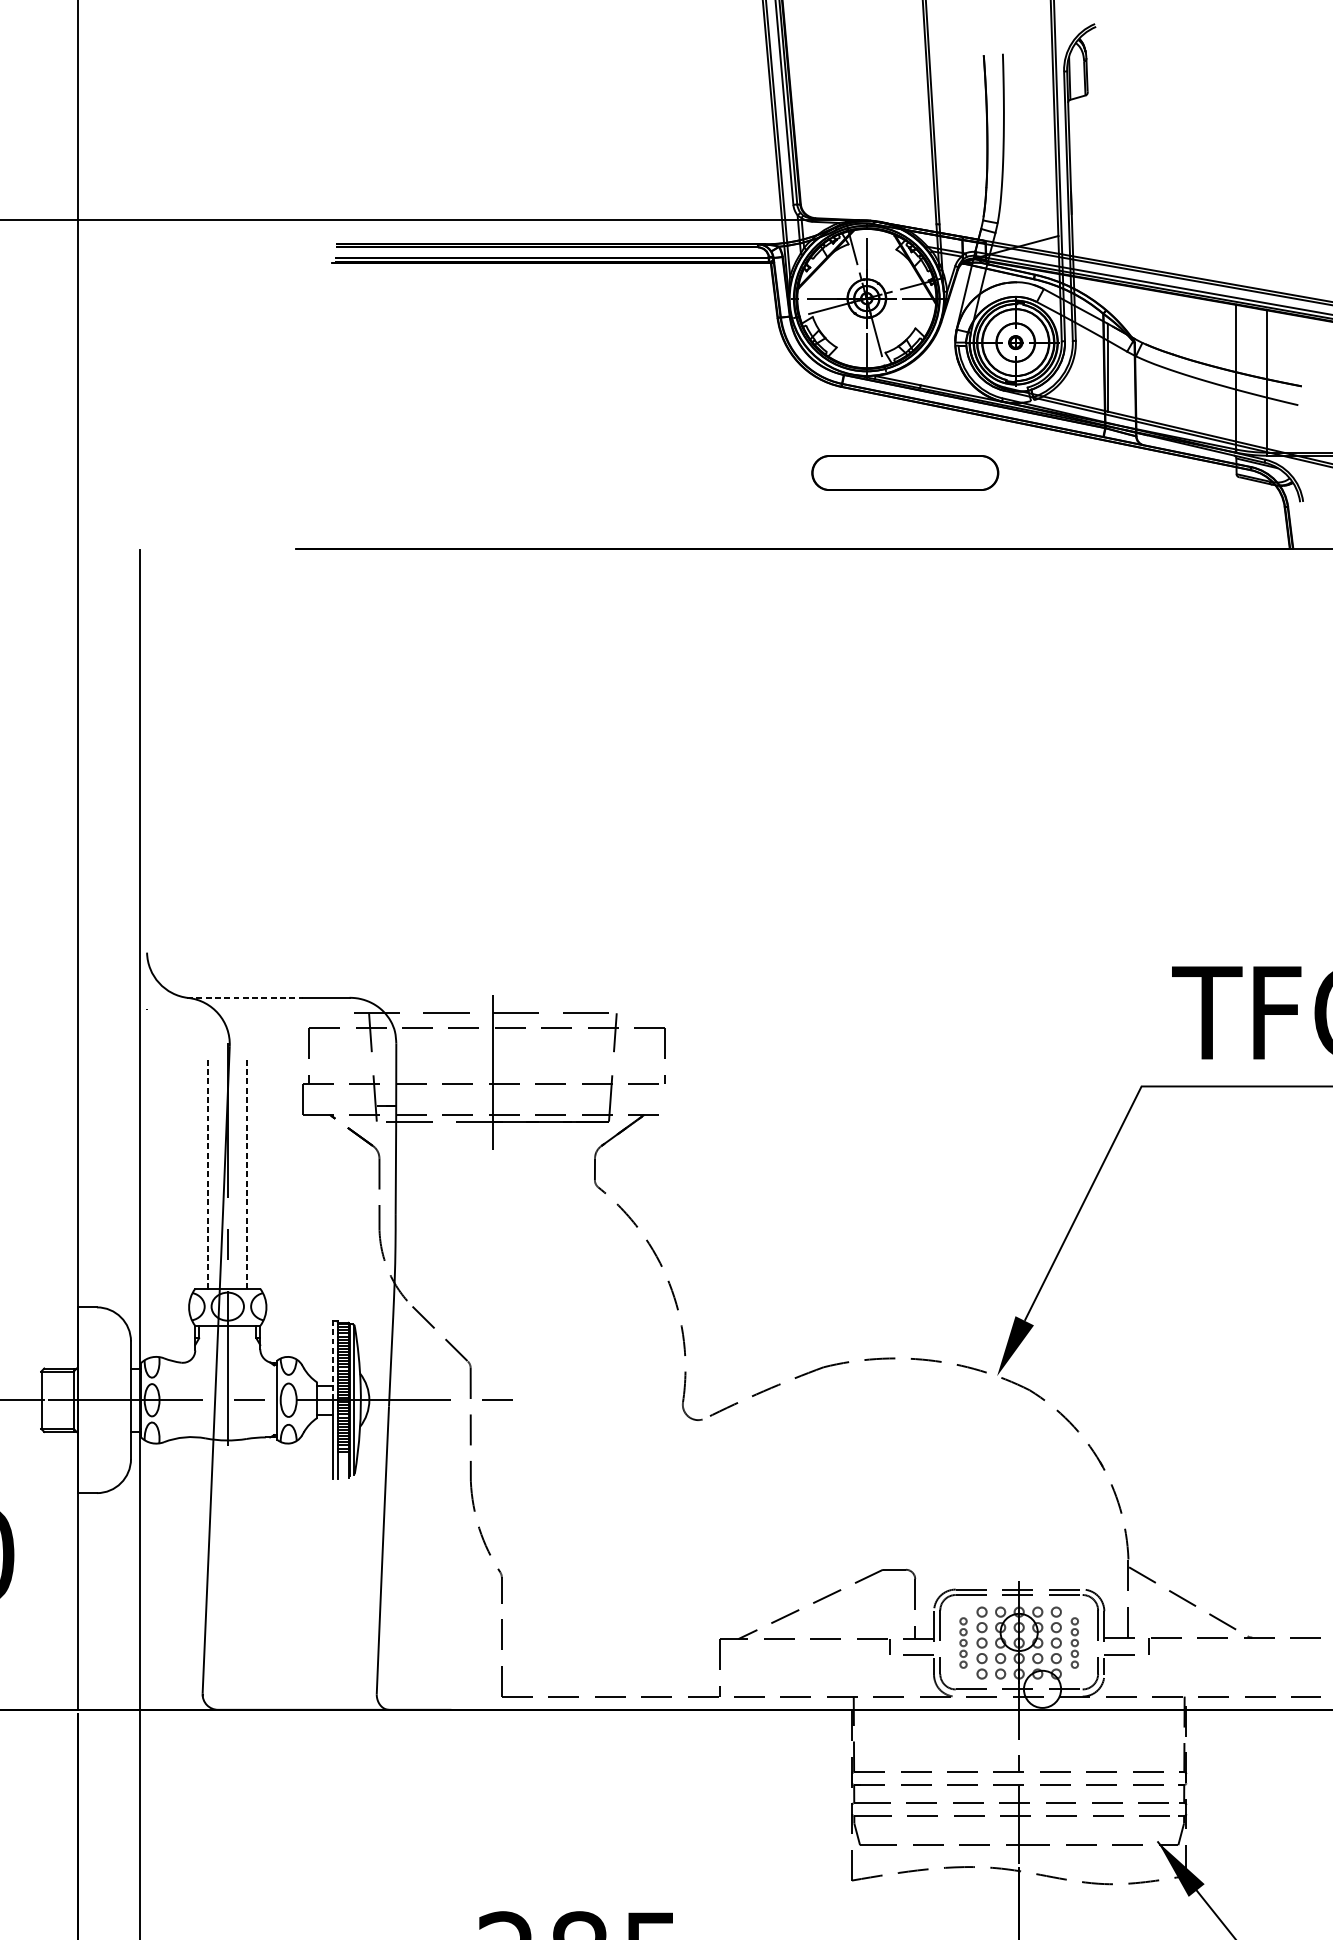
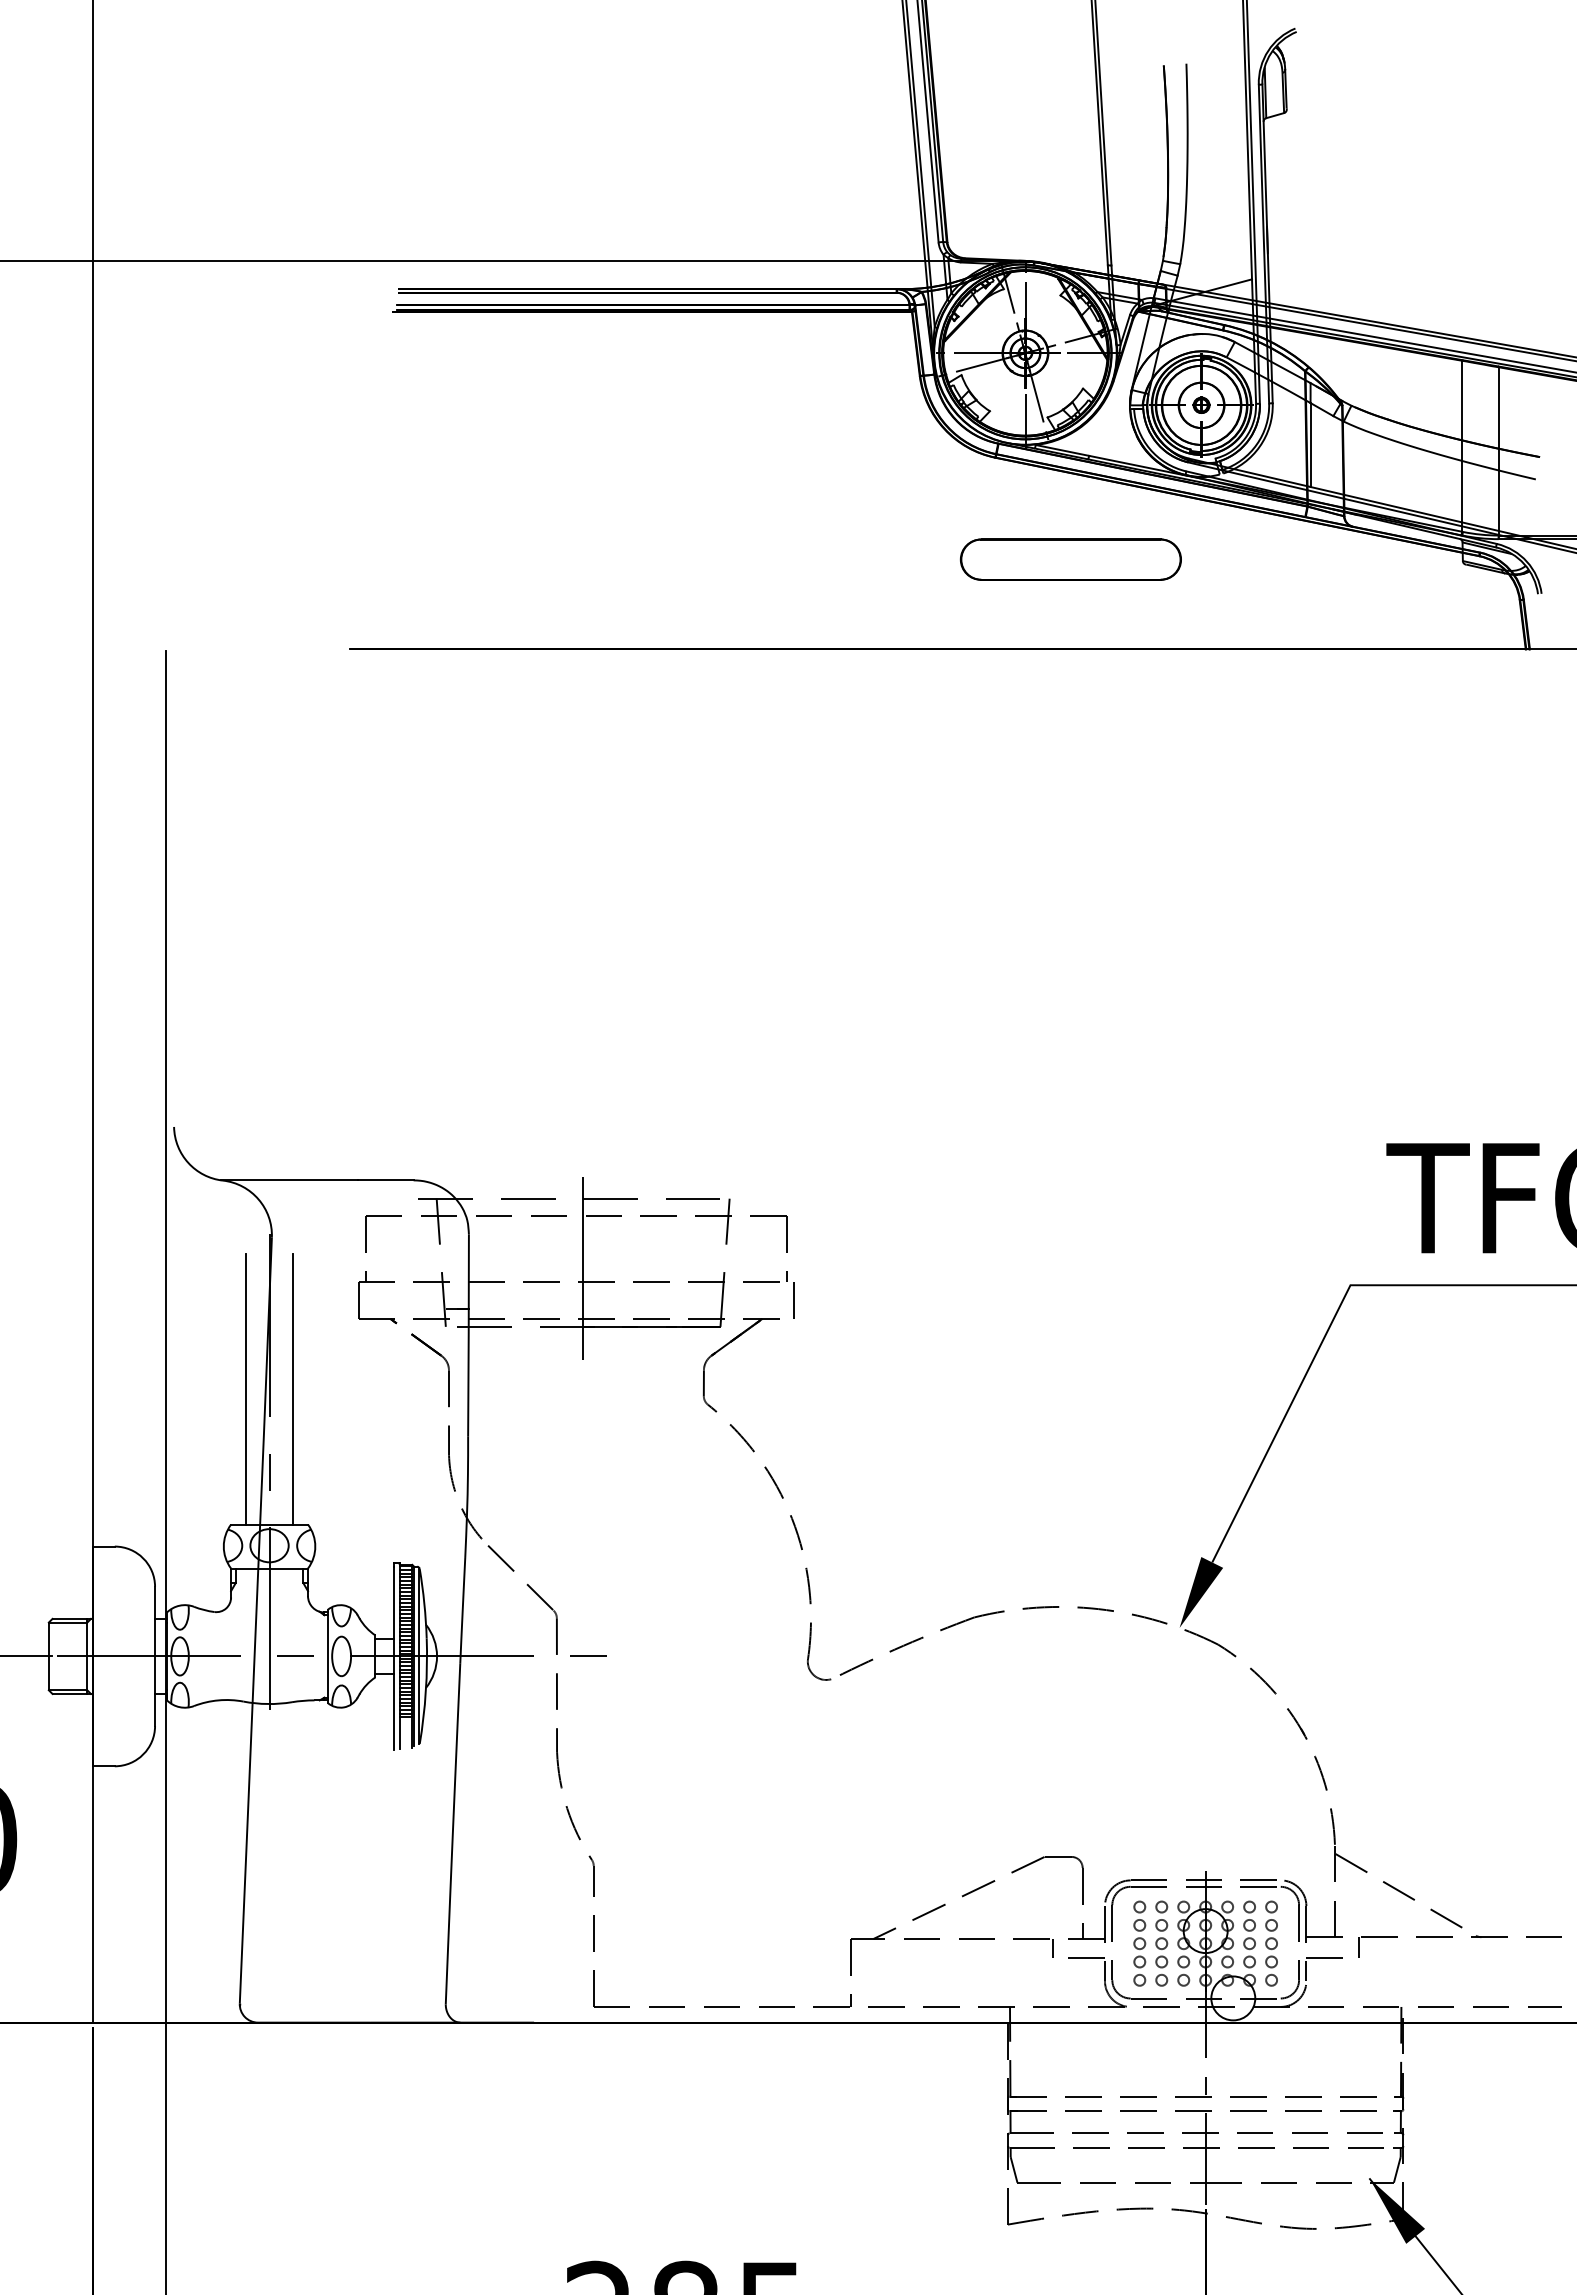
line: (245, 997) -> (290, 1180), dashed -> solid
line: (671, 1099) -> (794, 1300), added
line: (208, 1174) -> (246, 1389), dashed -> solid
line: (247, 1174) -> (292, 1389), dashed -> solid
line: (333, 1362) -> (394, 1611), dashed -> solid
part: (963, 1642) -> (1139, 1943), size x1.43
part: (1074, 1642) -> (1271, 1943), size x1.43

